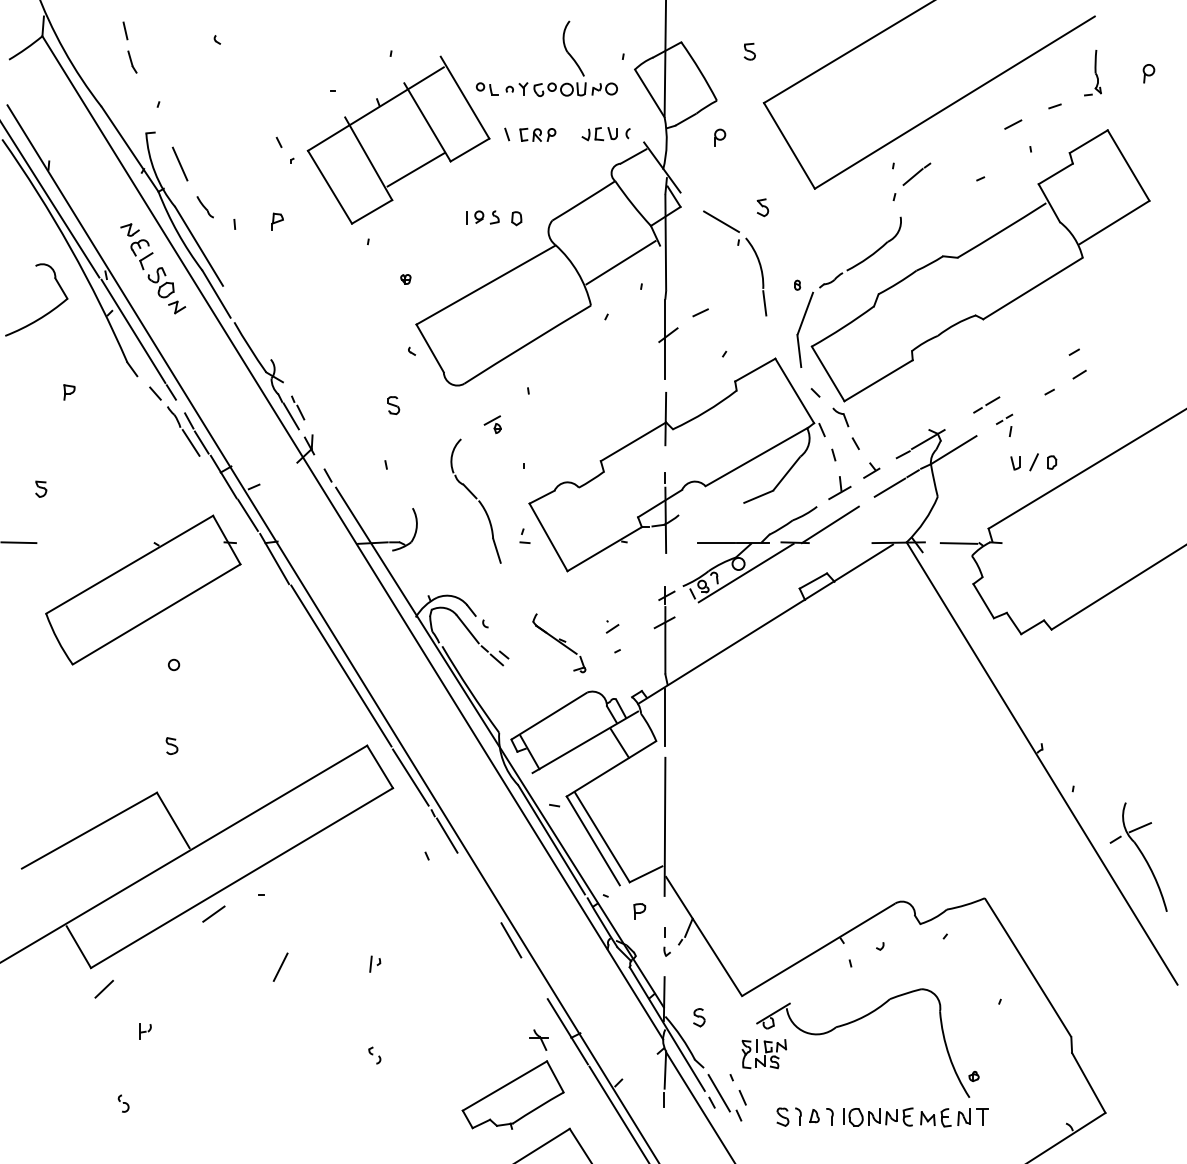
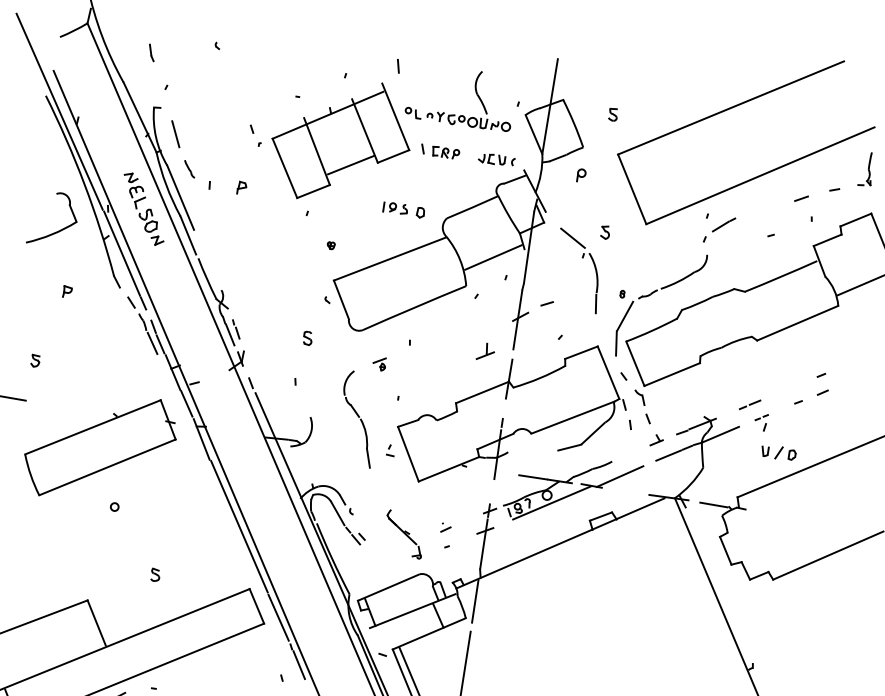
line: (125, 30) -> (398, 66), moved
part: (839, 488) -> (485, 352), moved
part: (171, 745) -> (155, 574), moved

